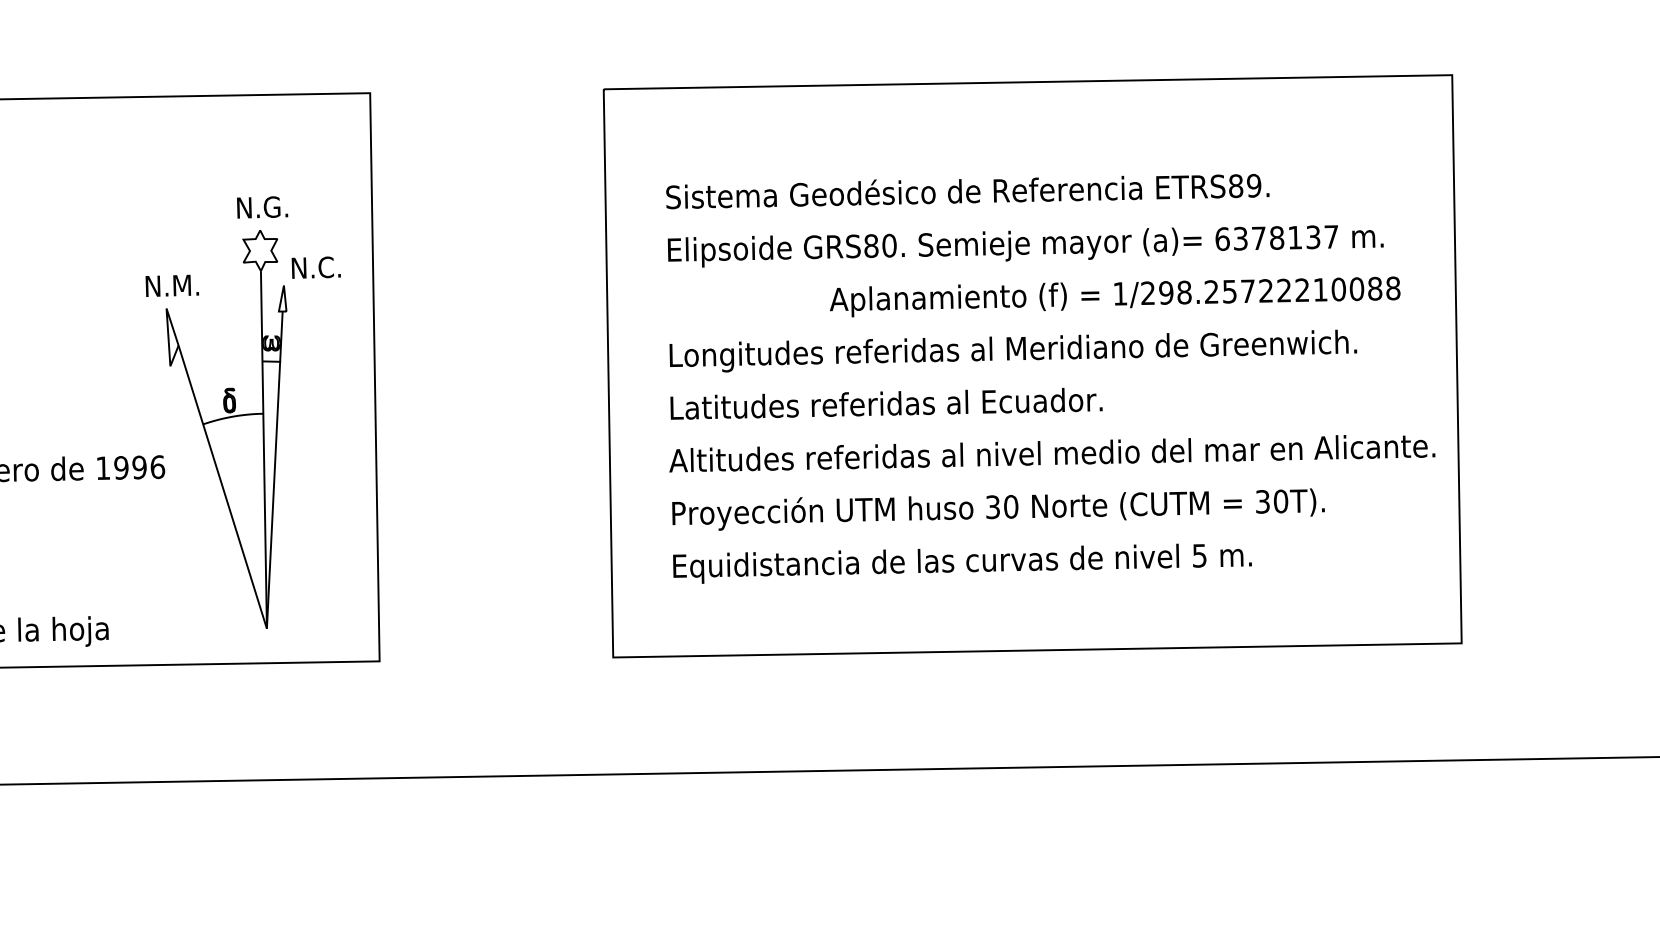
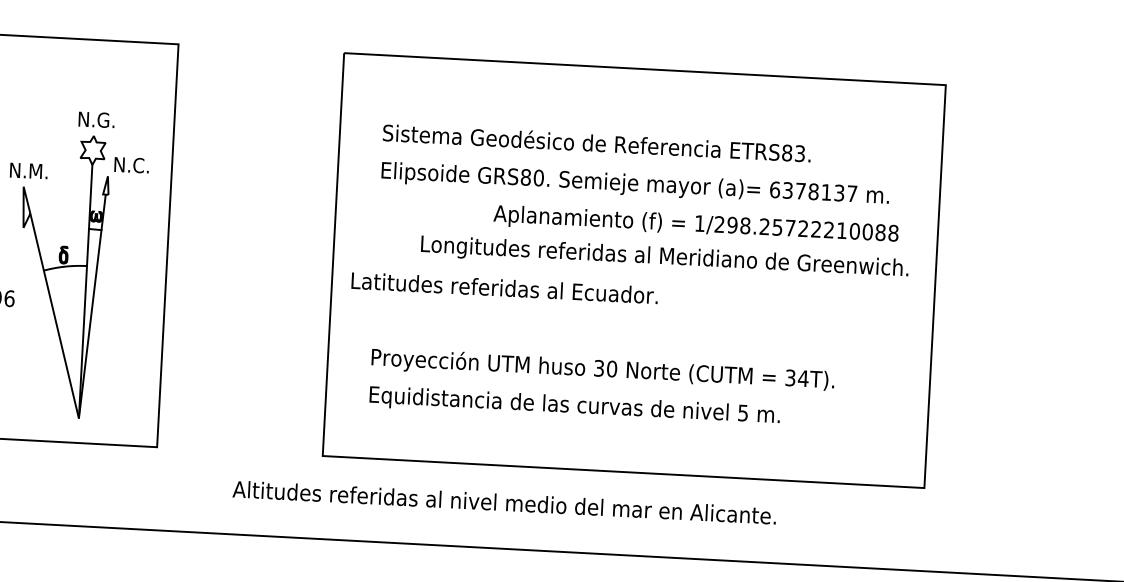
text: (1254, 185) -> (800, 153), ETRS89. -> ETRS83.
text: (1013, 350) -> (664, 257), moved
text: (886, 403) -> (504, 287), moved
text: (1052, 453) -> (504, 502), moved
text: (1280, 501) -> (803, 378), 30T). -> 34T).

